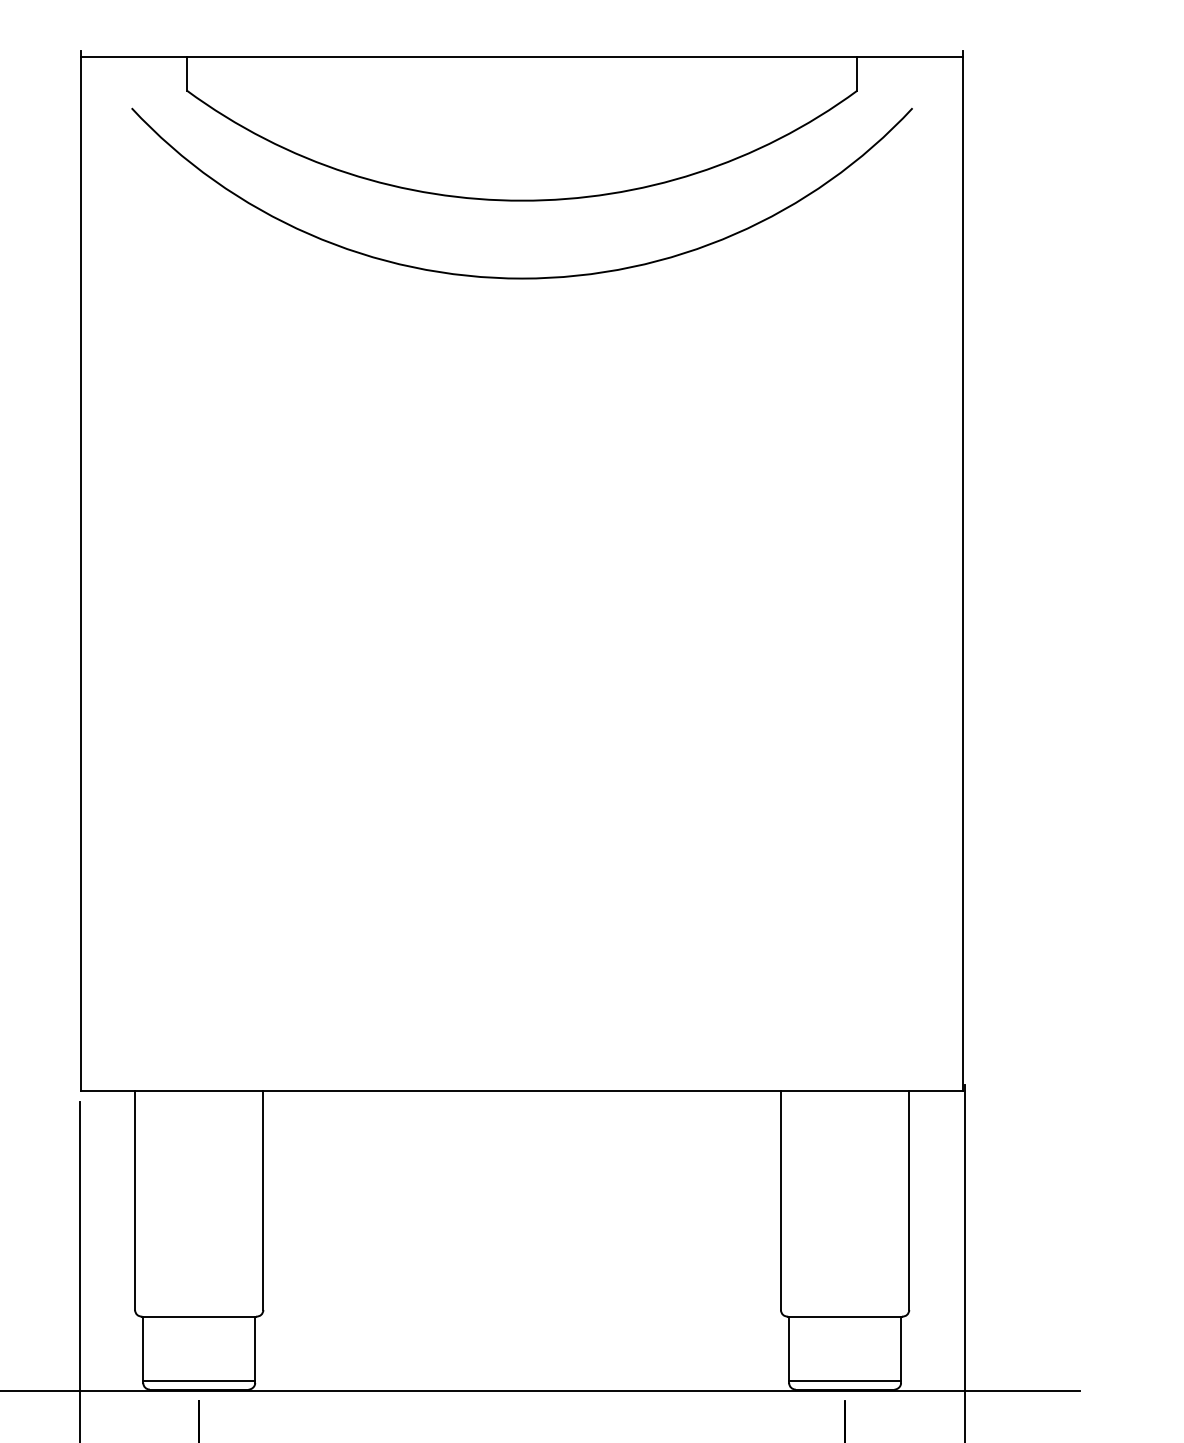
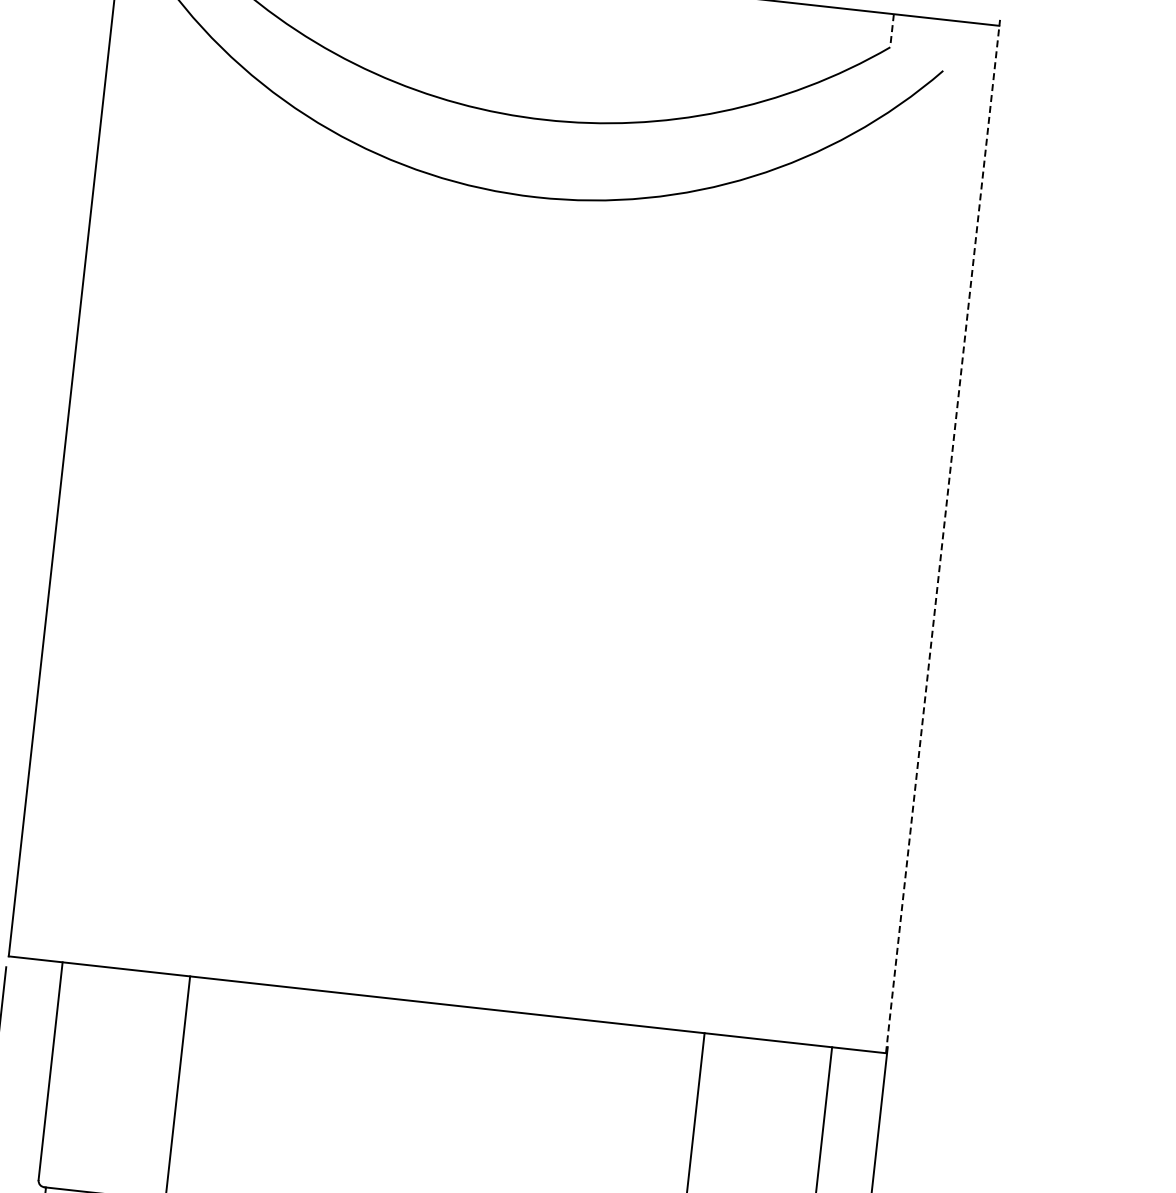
line: (857, 73) -> (892, 30), solid -> dashed
line: (963, 571) -> (943, 536), solid -> dashed

